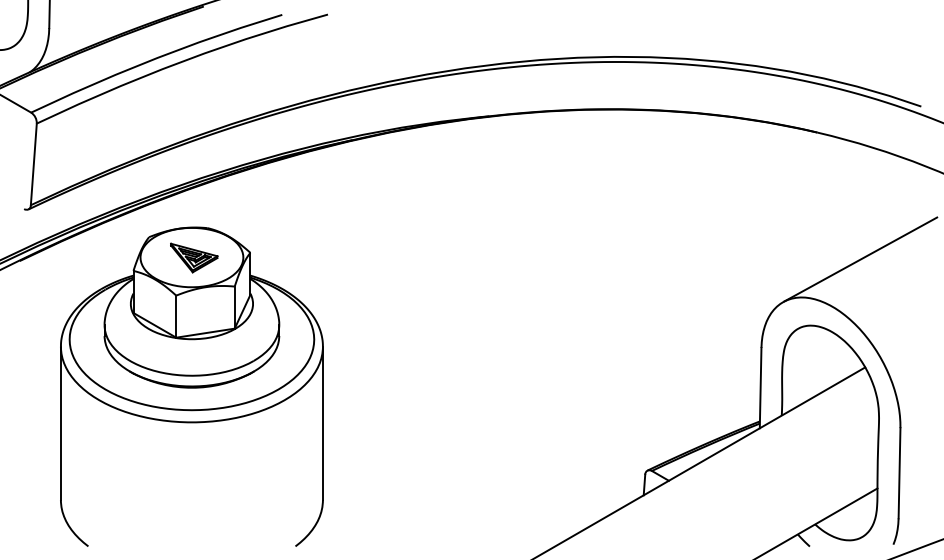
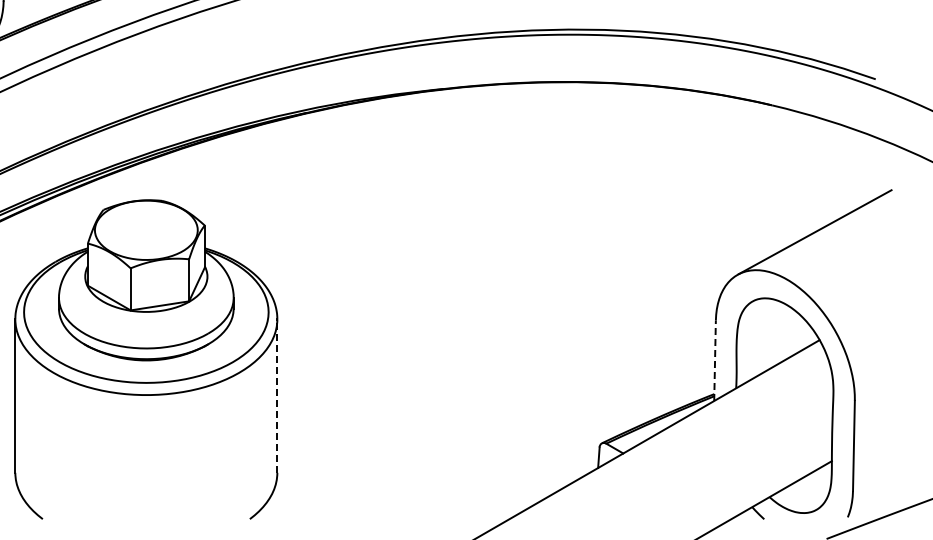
part: (194, 257) -> (148, 230), removed
line: (760, 387) -> (714, 360), solid -> dashed
line: (322, 423) -> (276, 396), solid -> dashed

